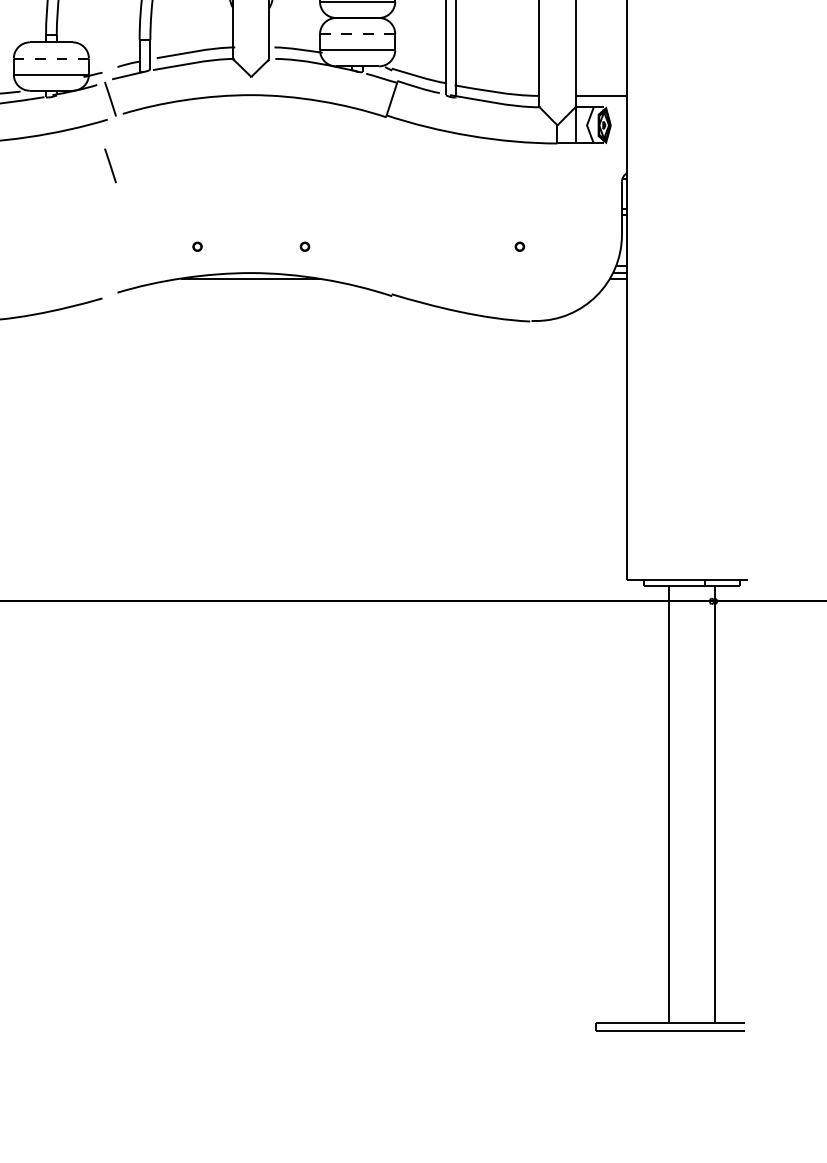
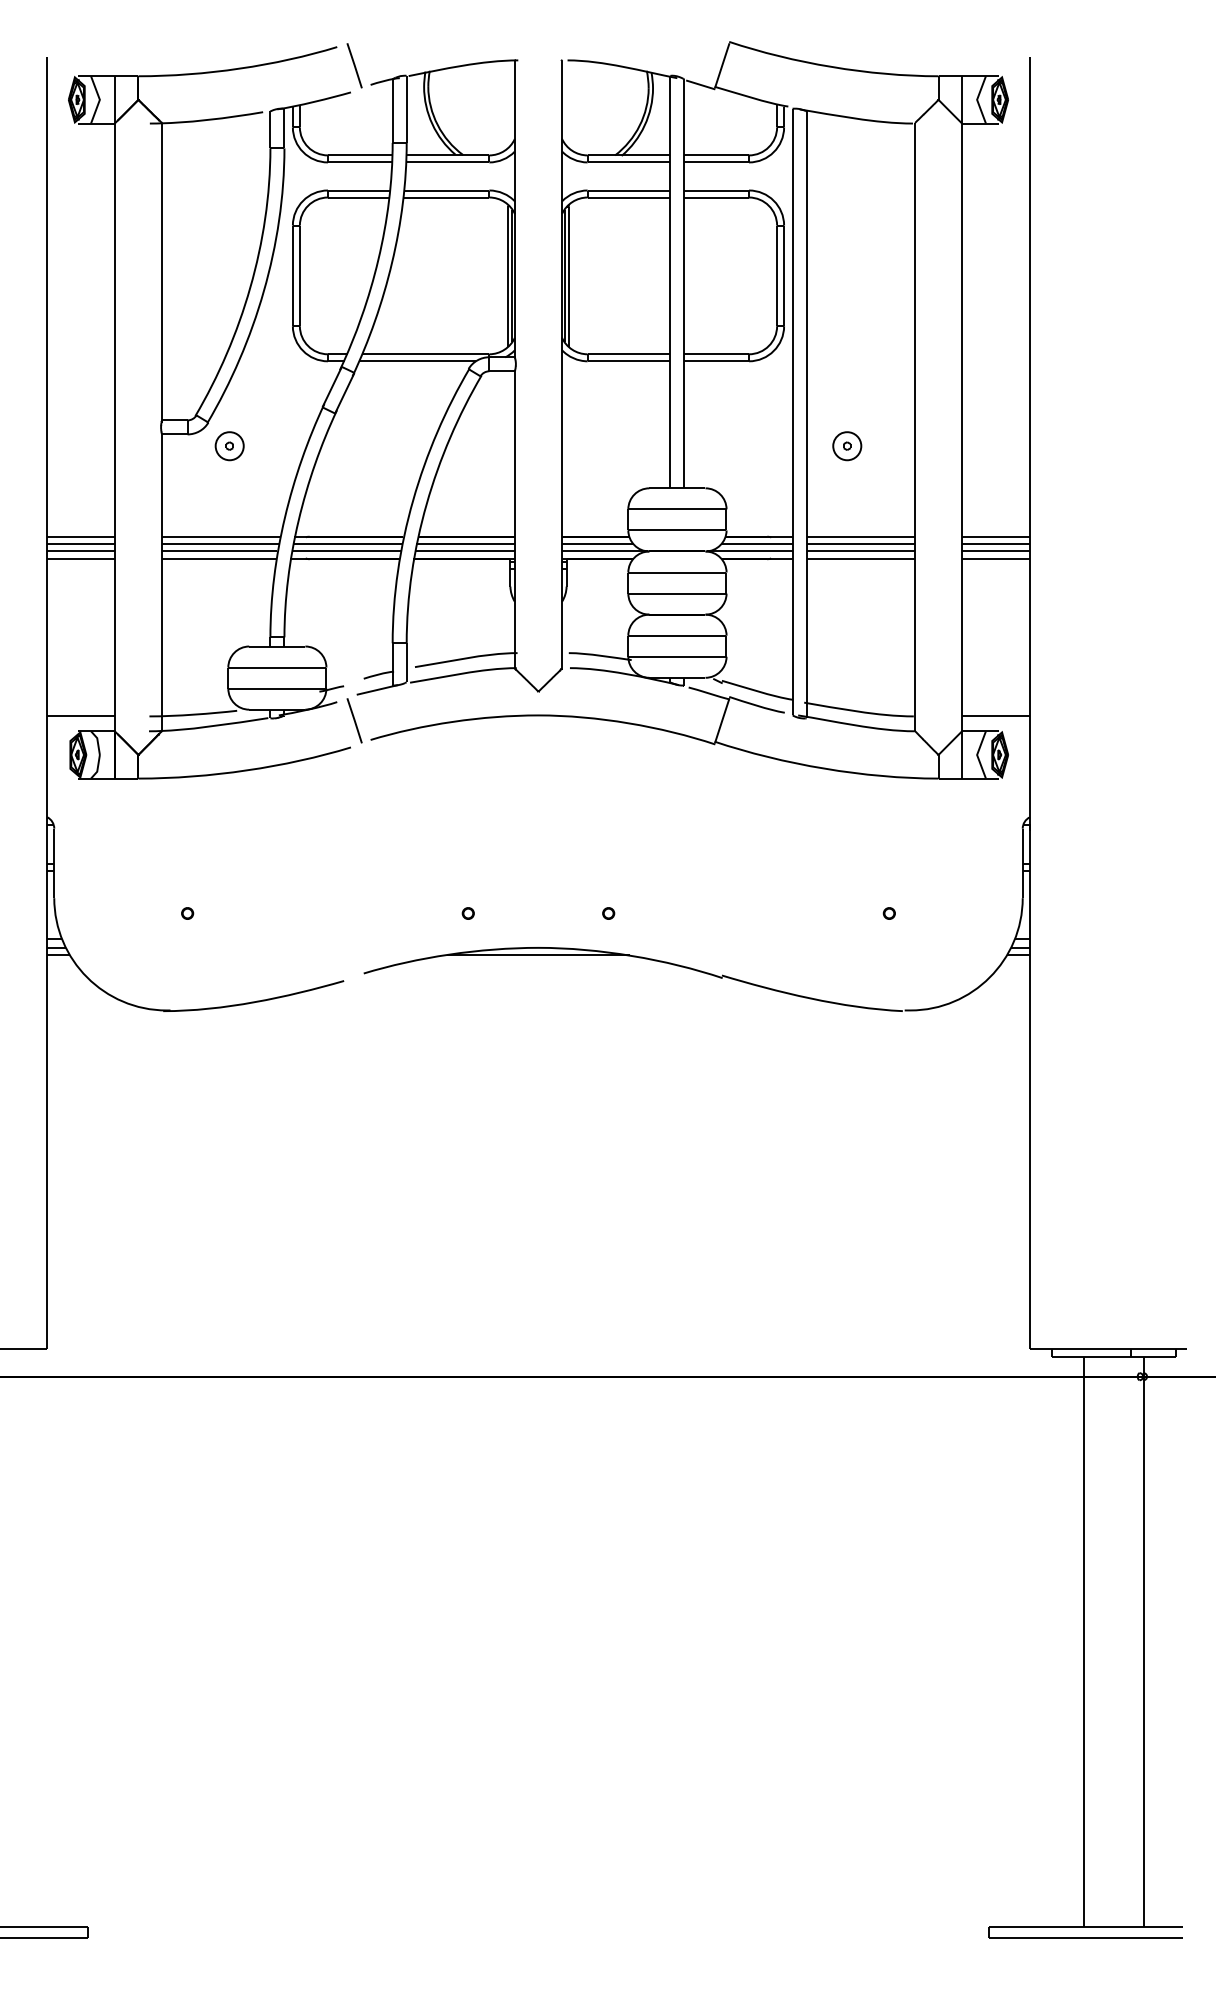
line: (357, 33) -> (677, 635), dashed -> solid
line: (47, 58) -> (272, 667), dashed -> solid
line: (110, 165) -> (354, 807), removed

